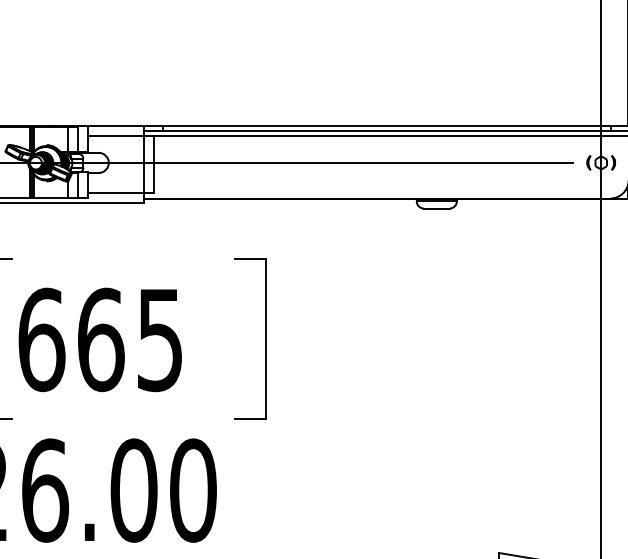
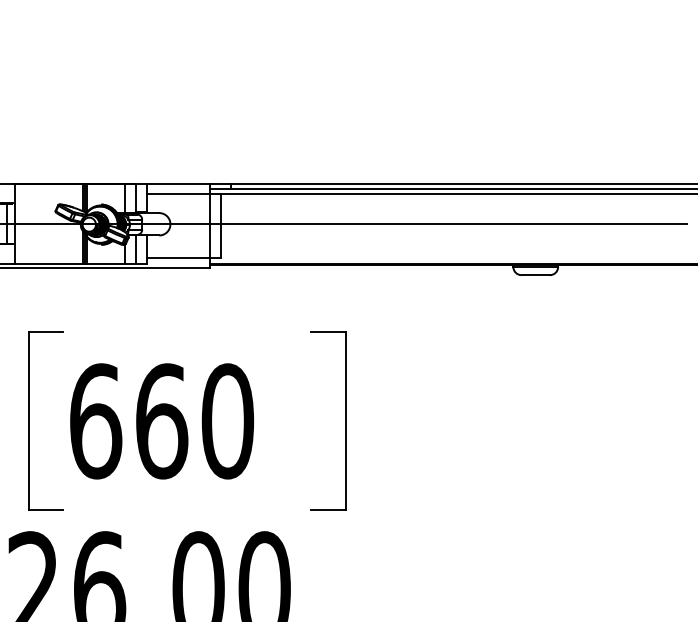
text: (160, 339) -> (228, 420), 665 -> 660

